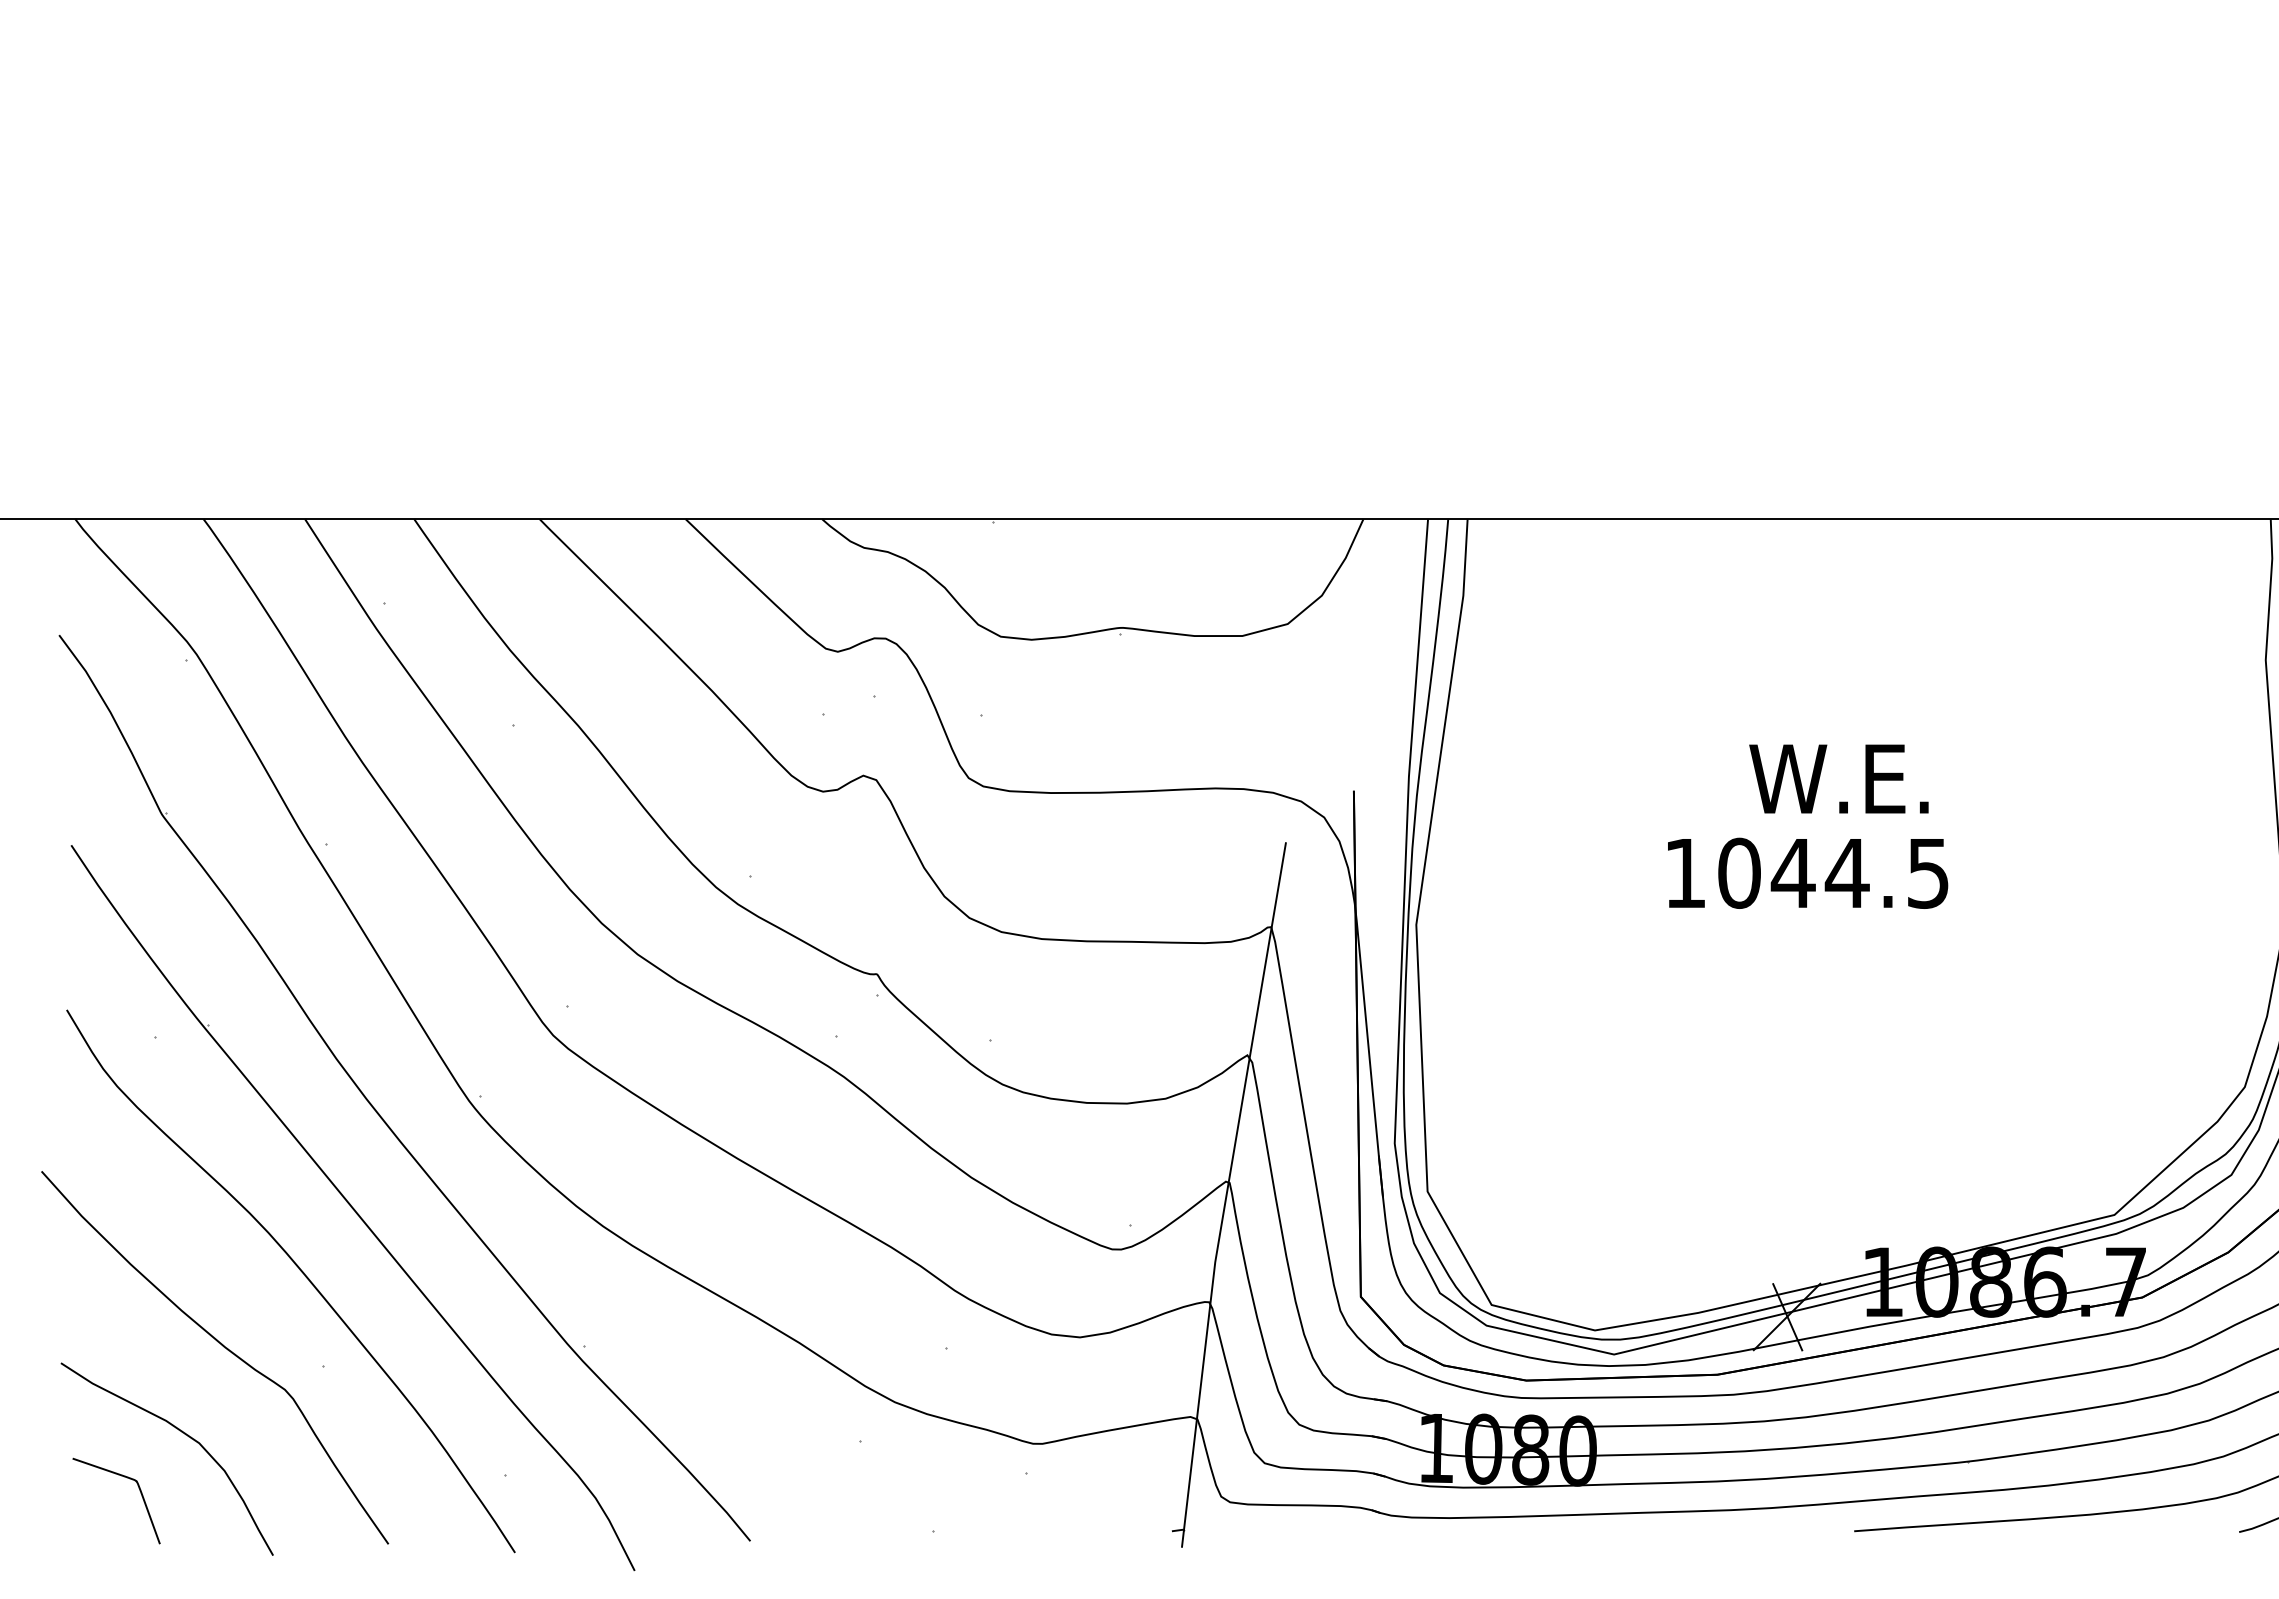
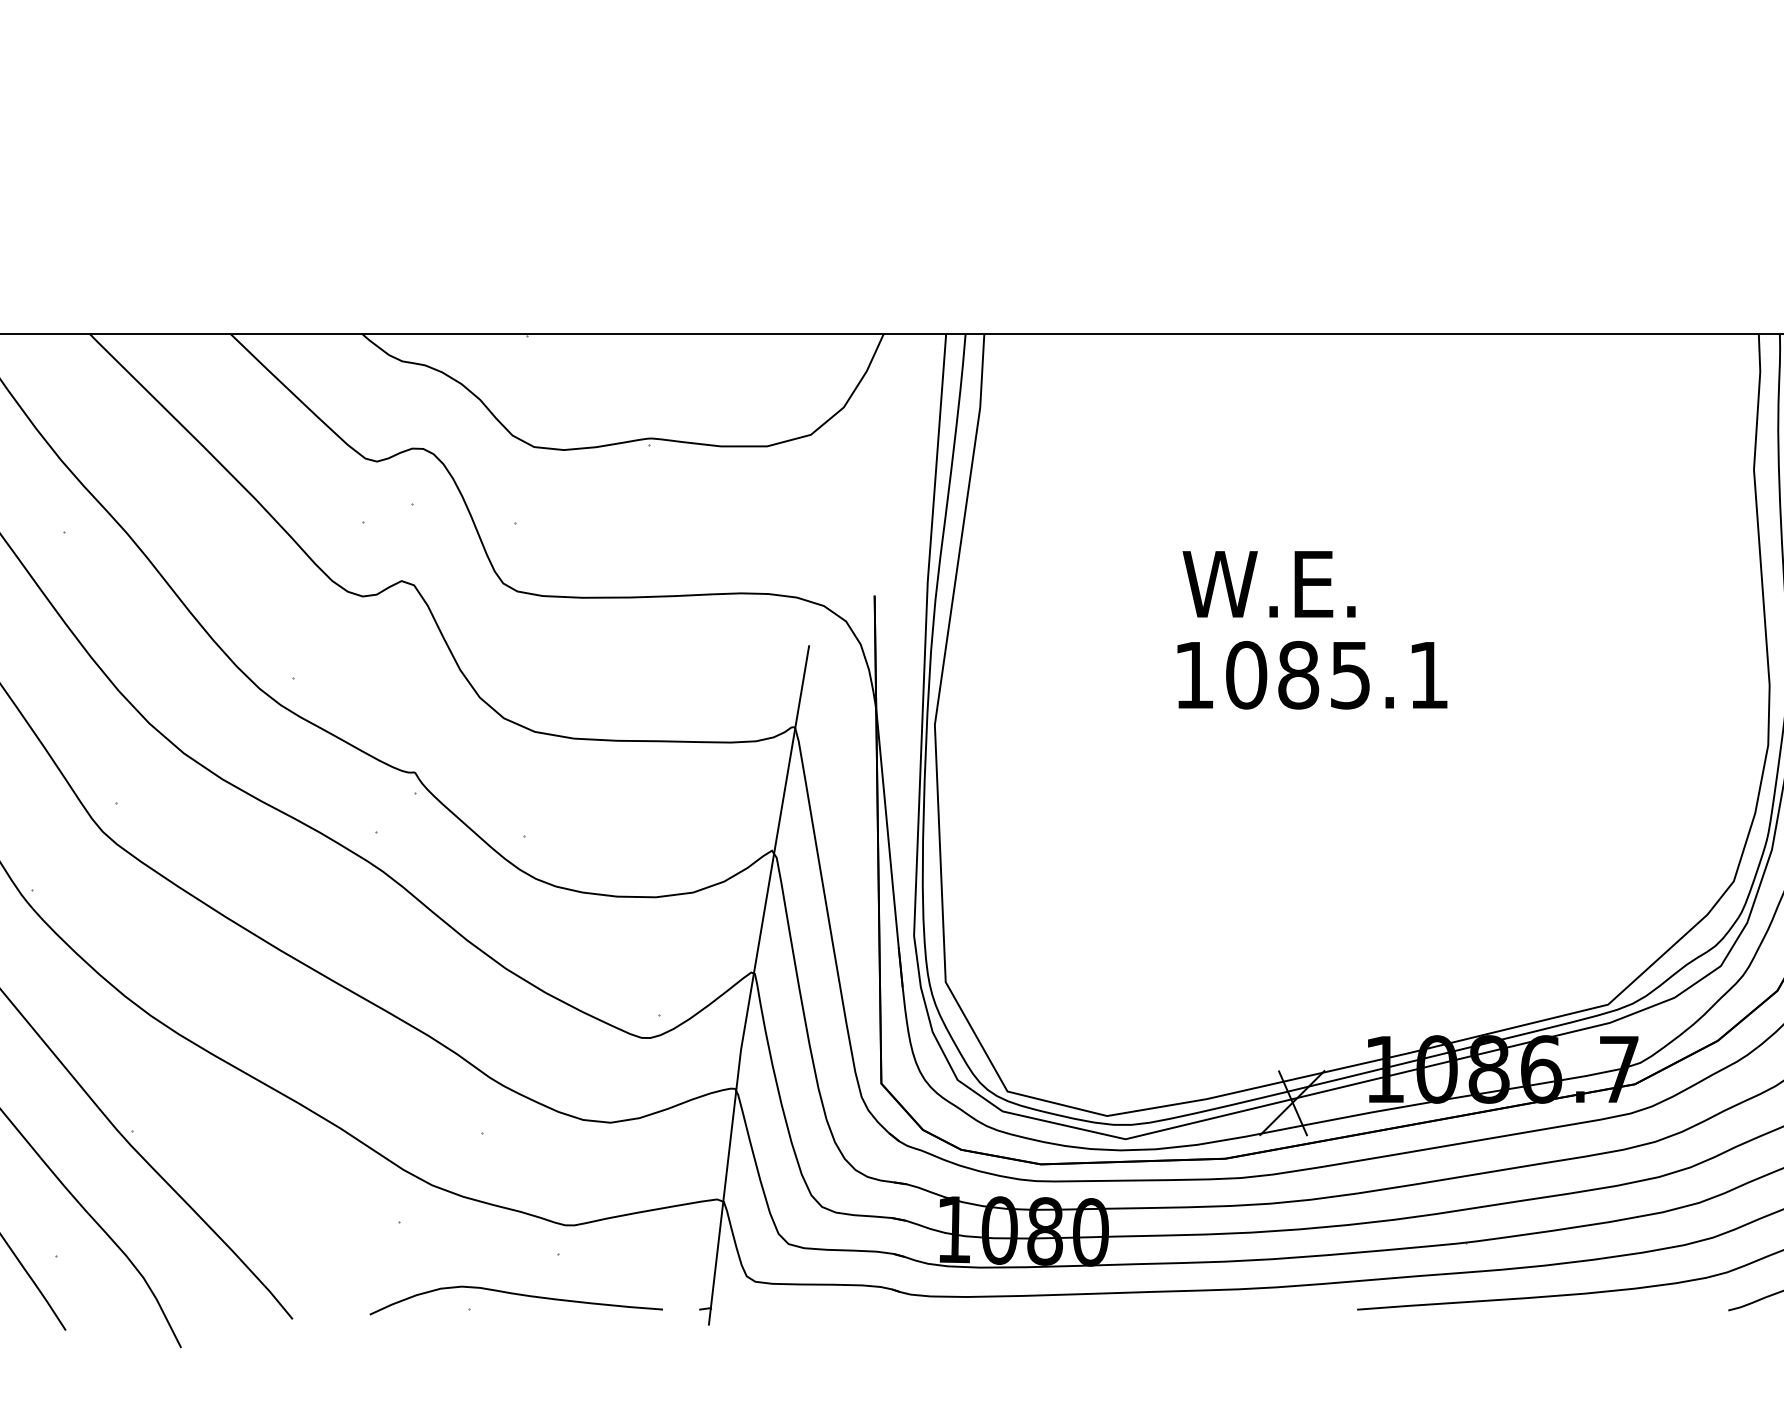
text: (1838, 778) -> (1268, 583), moved
text: (1859, 872) -> (1362, 674), 1044.5 -> 1085.1
curve: (983, 1516) -> (517, 1295), added

